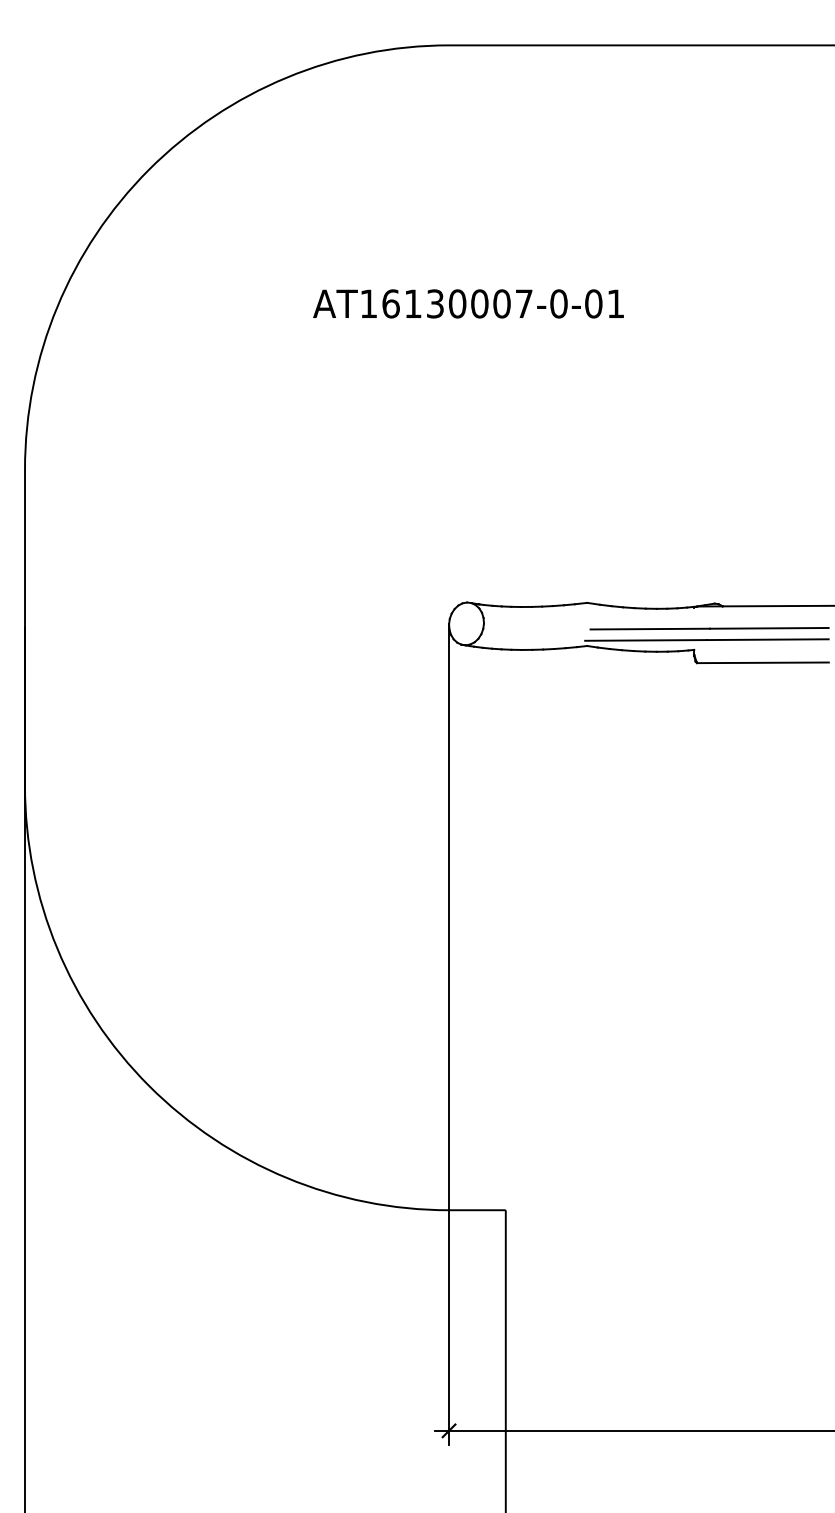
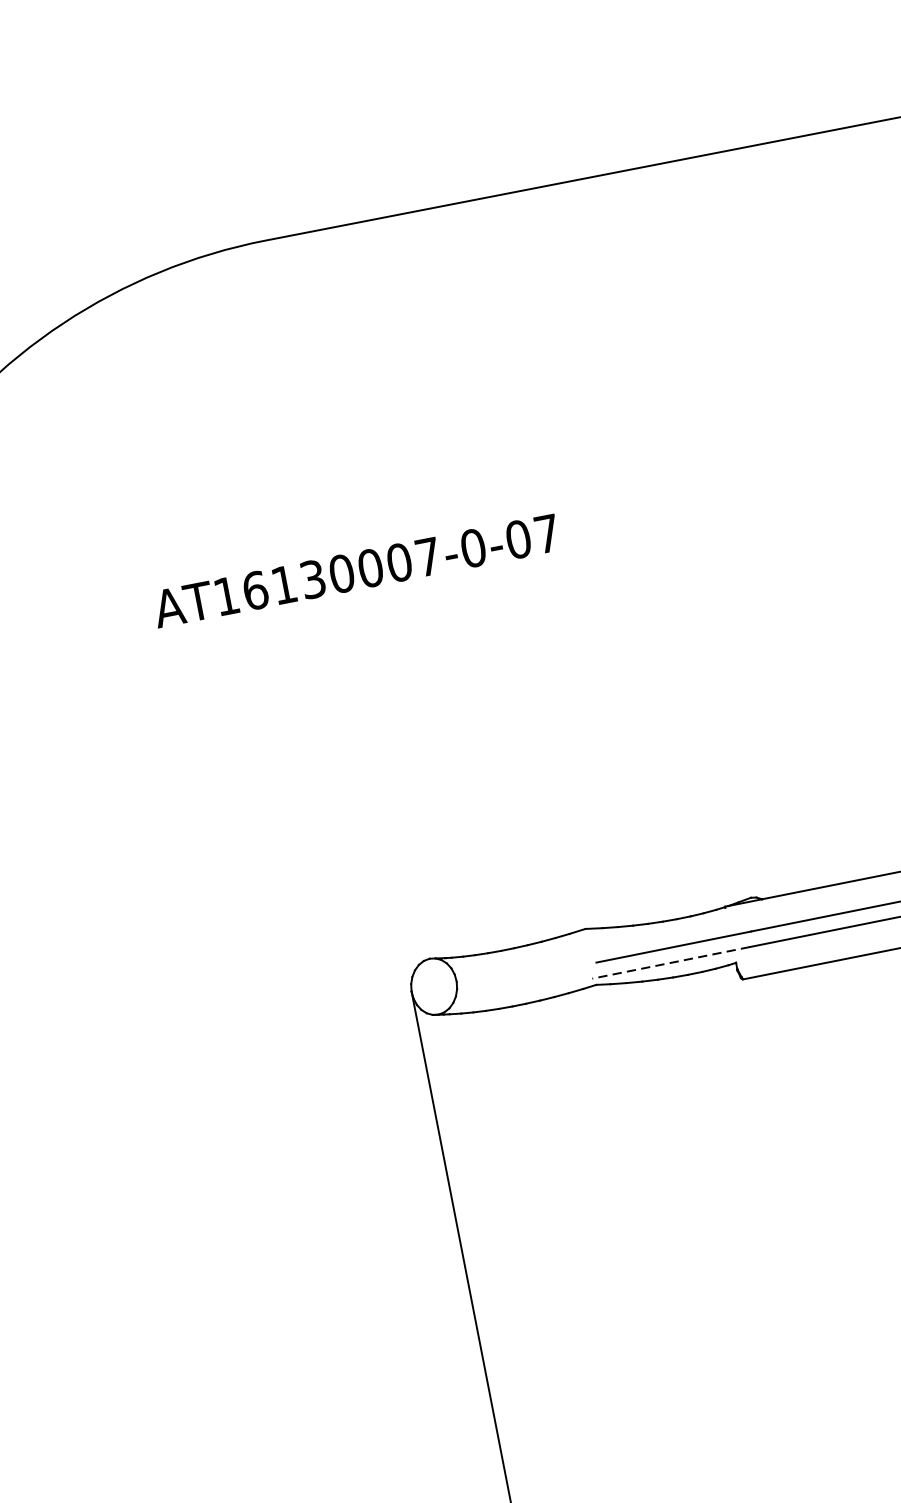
text: (615, 303) -> (546, 533), AT16130007-0-01 -> AT16130007-0-07
line: (646, 640) -> (671, 962), solid -> dashed

